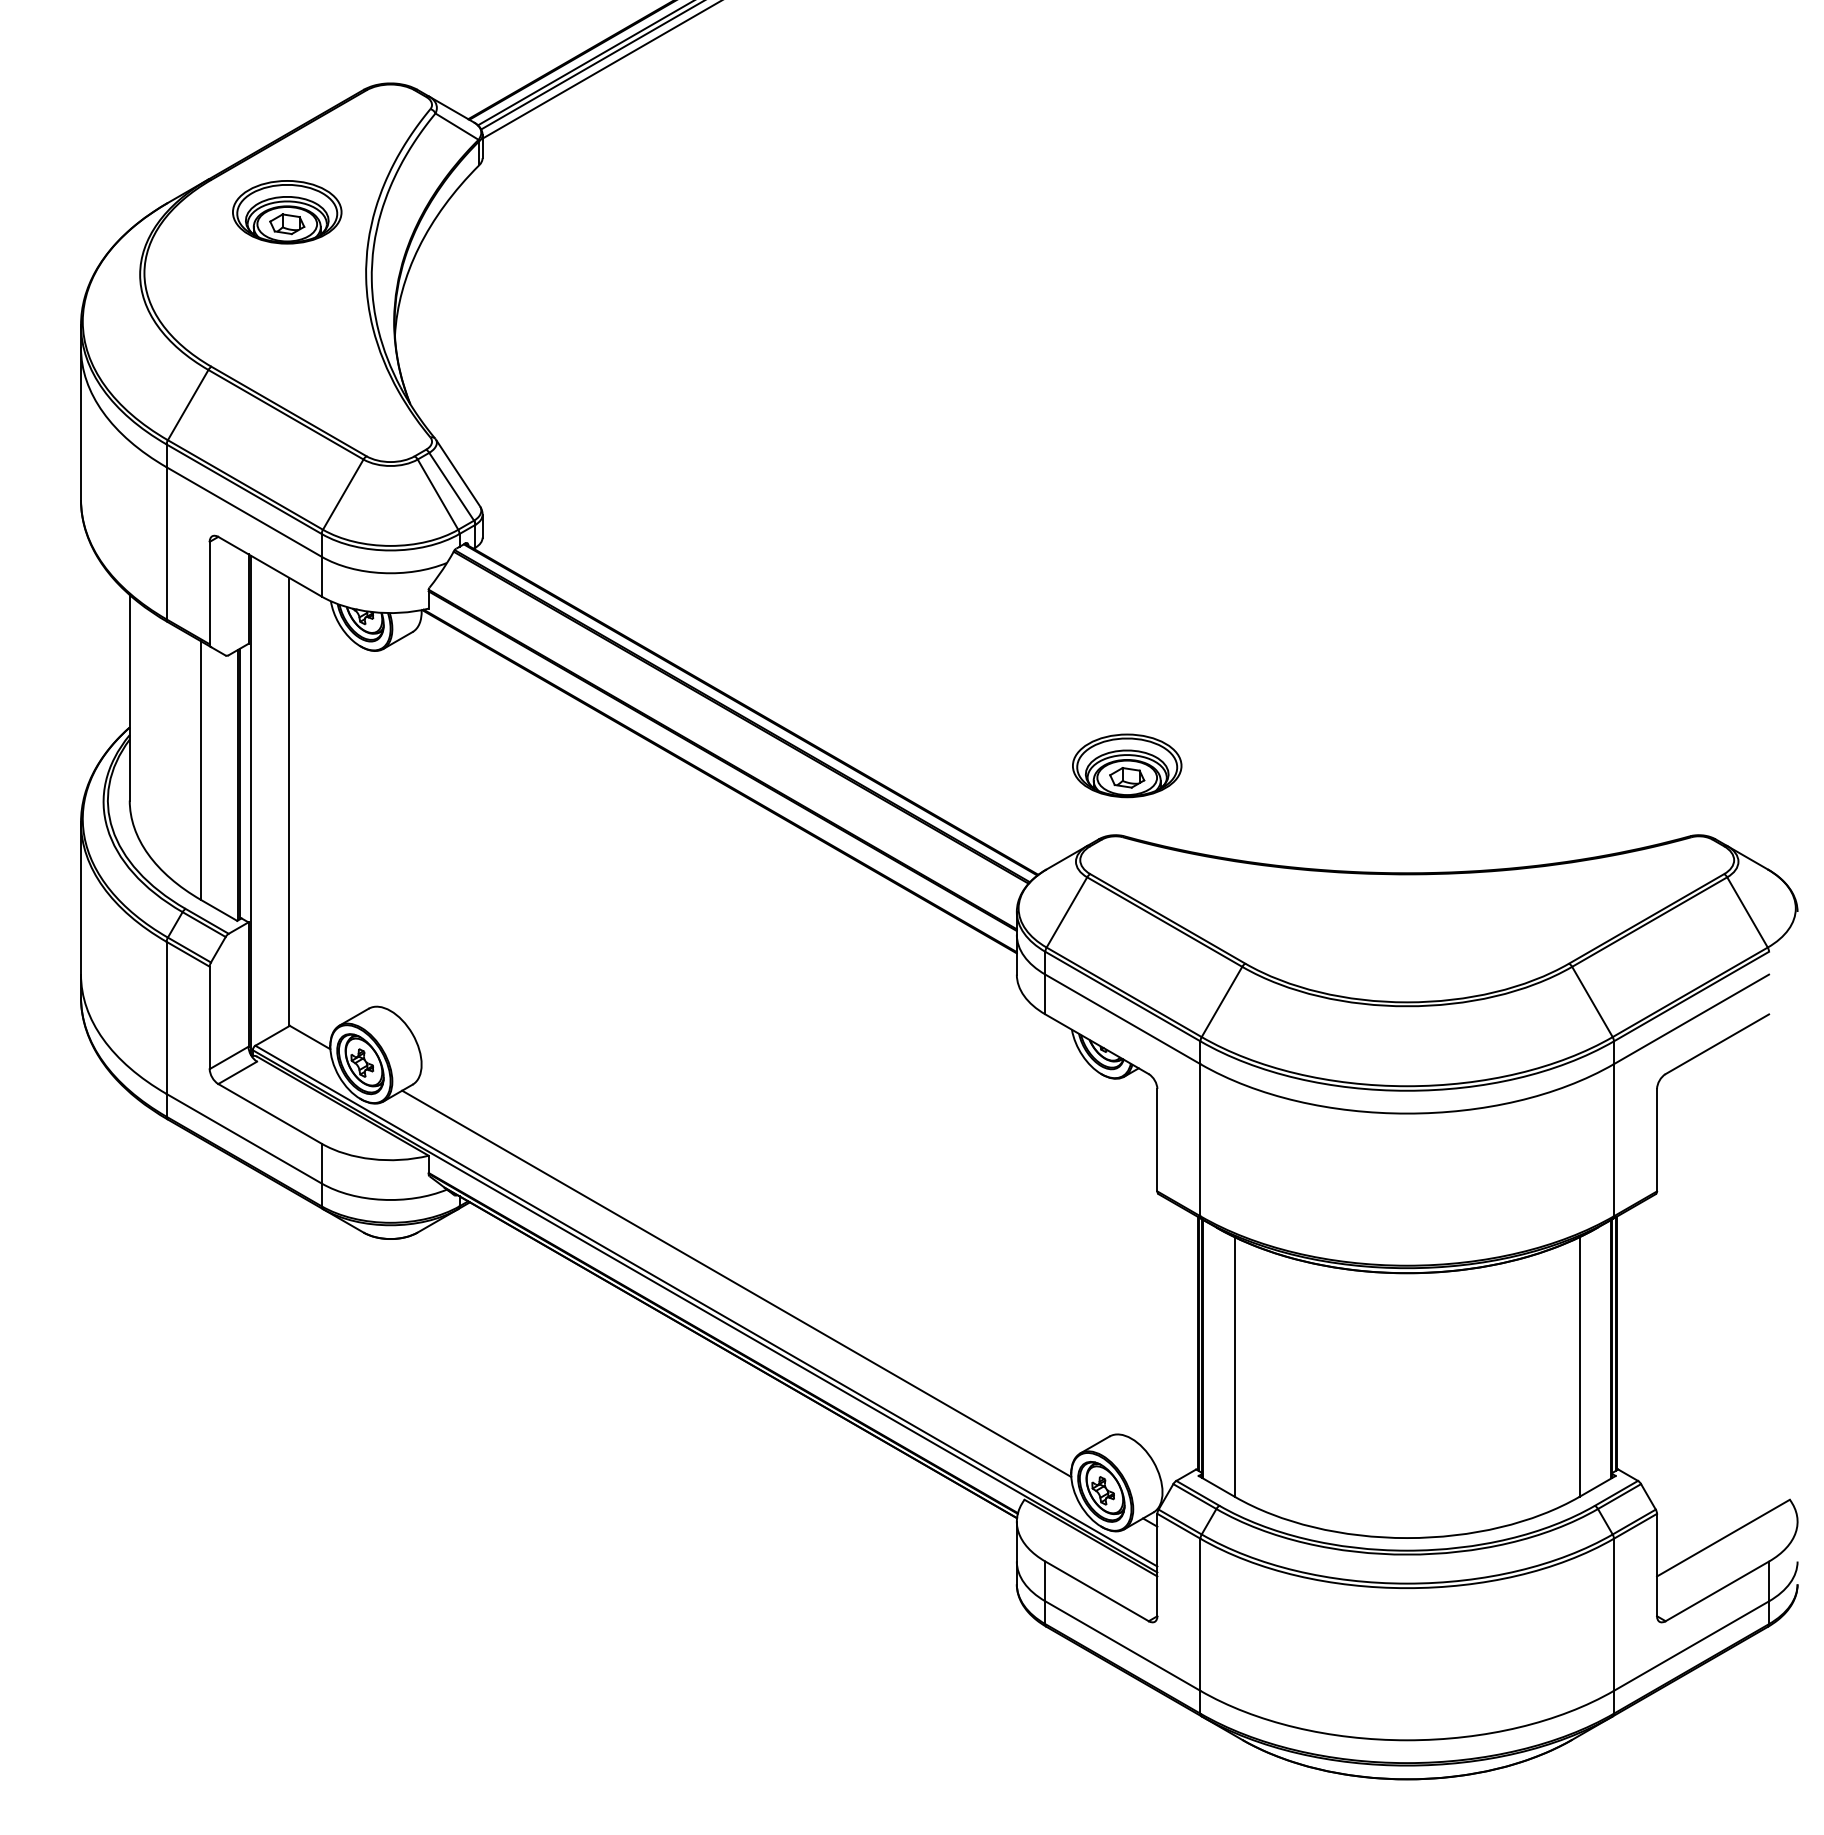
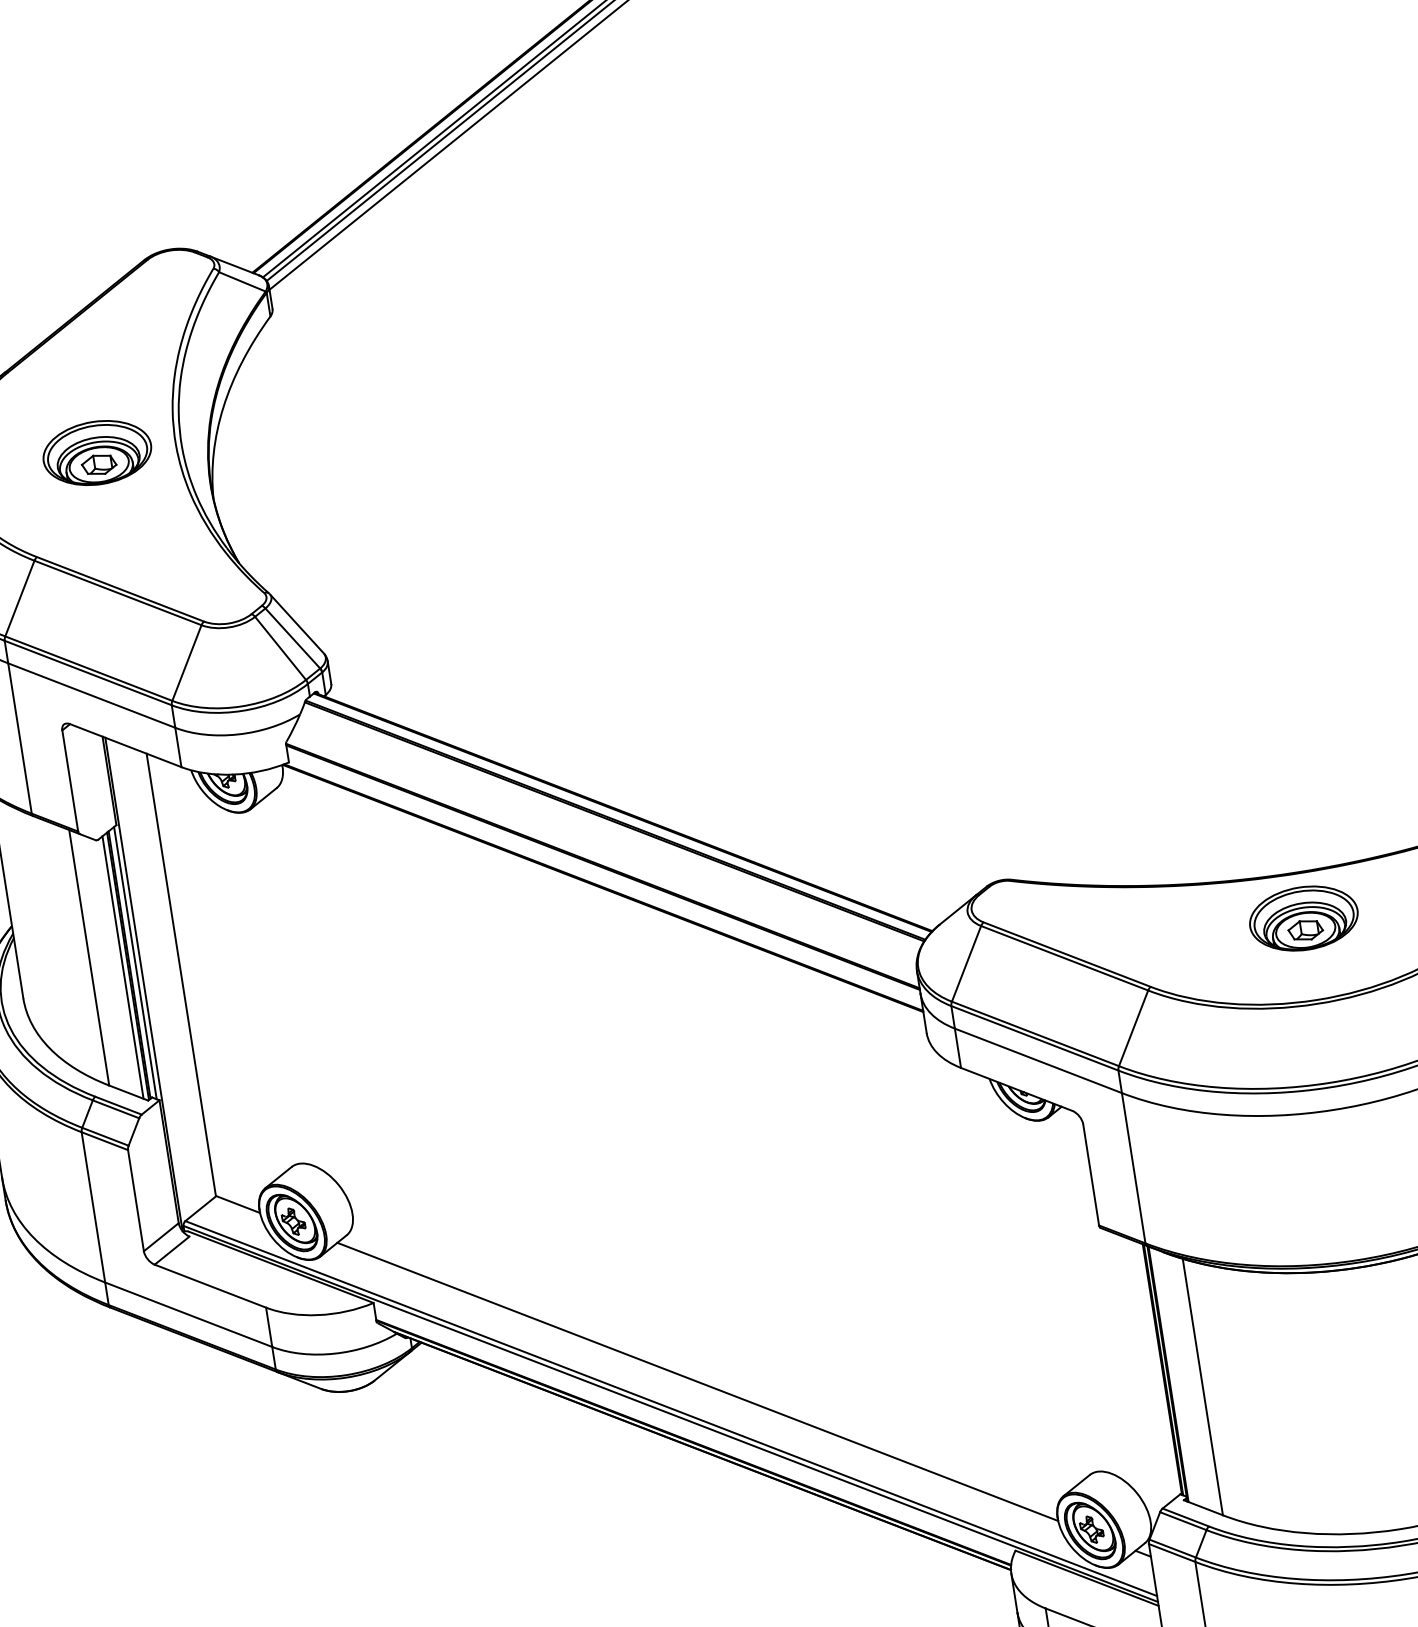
part: (287, 212) -> (97, 453), moved
part: (1127, 765) -> (1304, 918), moved
line: (245, 782) -> (134, 962), added
line: (232, 785) -> (122, 967), added

